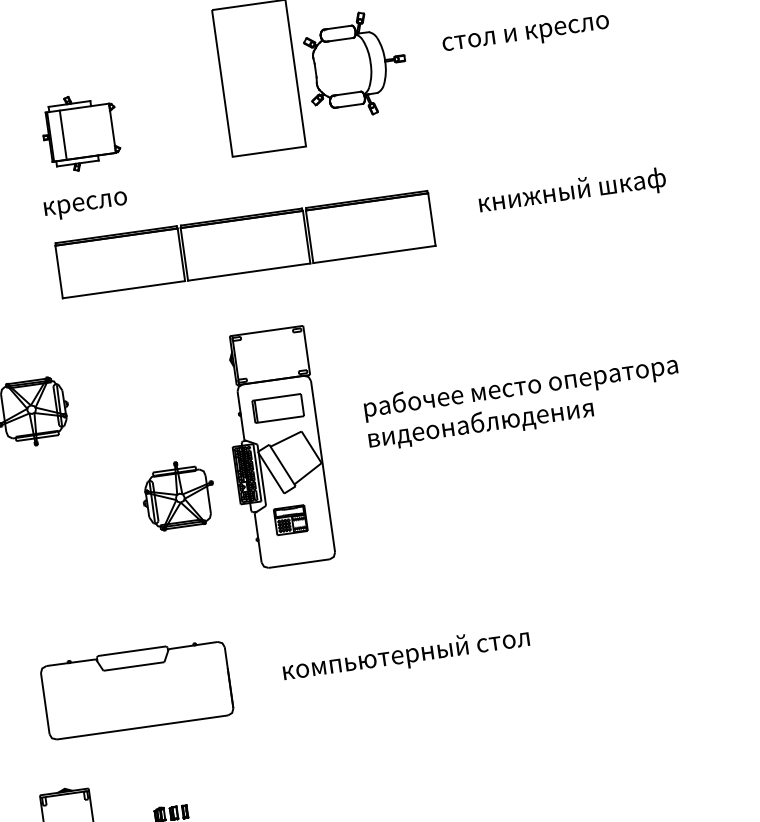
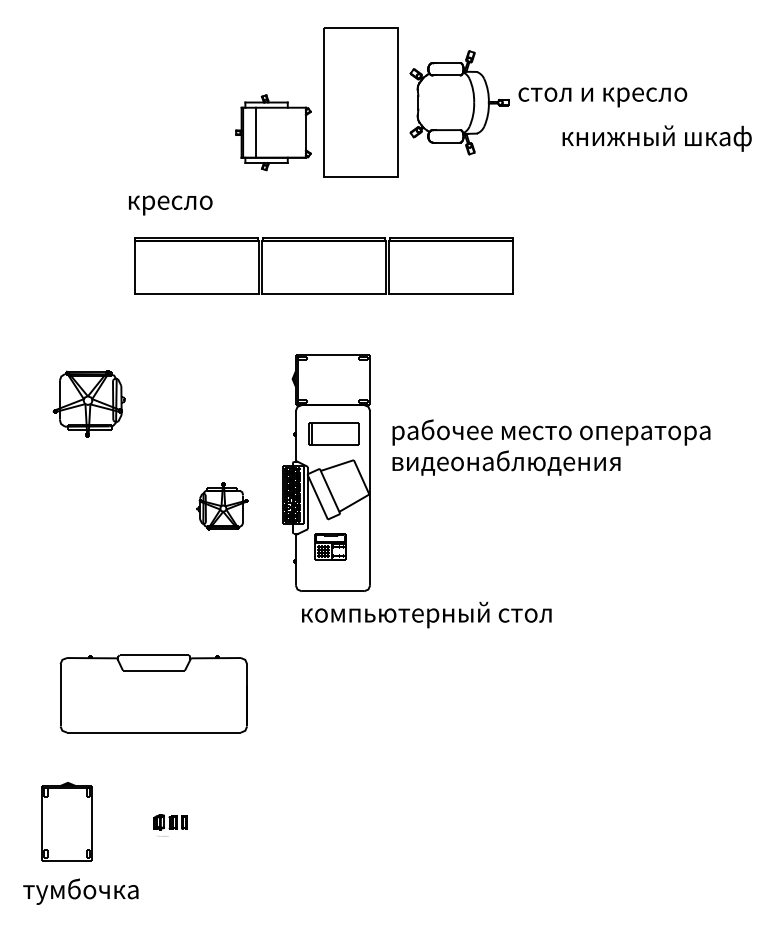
text: (525, 35) -> (602, 97), moved
part: (80, 132) -> (273, 132), moved
text: (571, 192) -> (656, 138), moved
text: (523, 402) -> (551, 447), moved
part: (178, 495) -> (222, 506), size x0.7
text: (405, 655) -> (426, 614), moved

